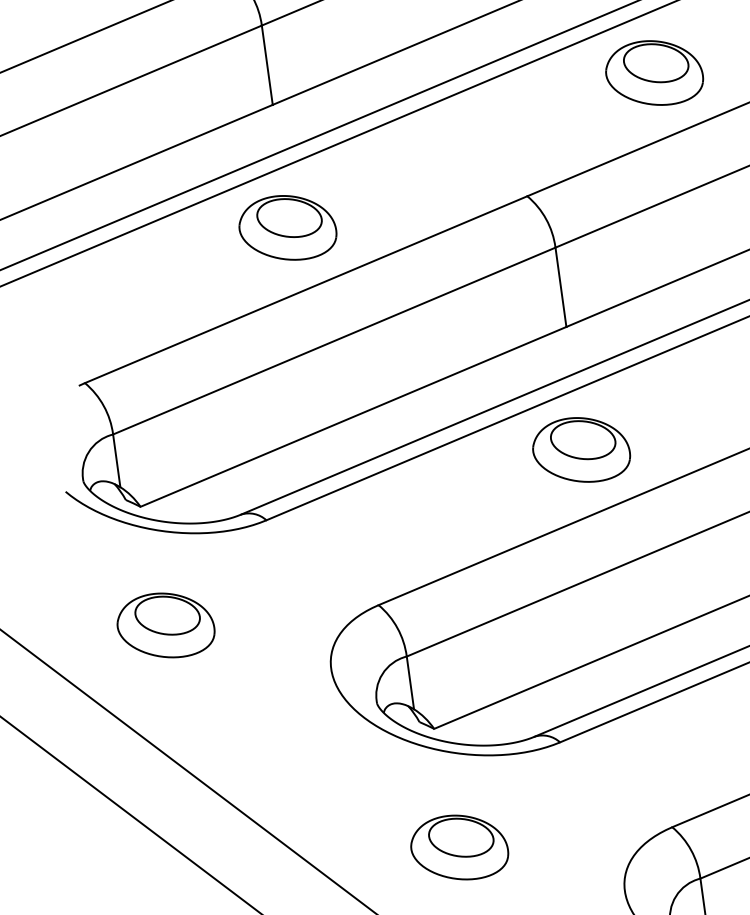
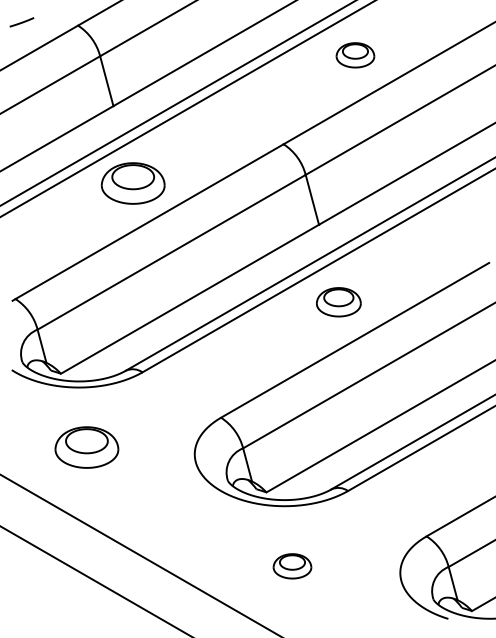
part: (655, 73) -> (355, 55), size x0.6
part: (581, 450) -> (338, 302), size x0.7
part: (460, 847) -> (292, 566), size x0.6

